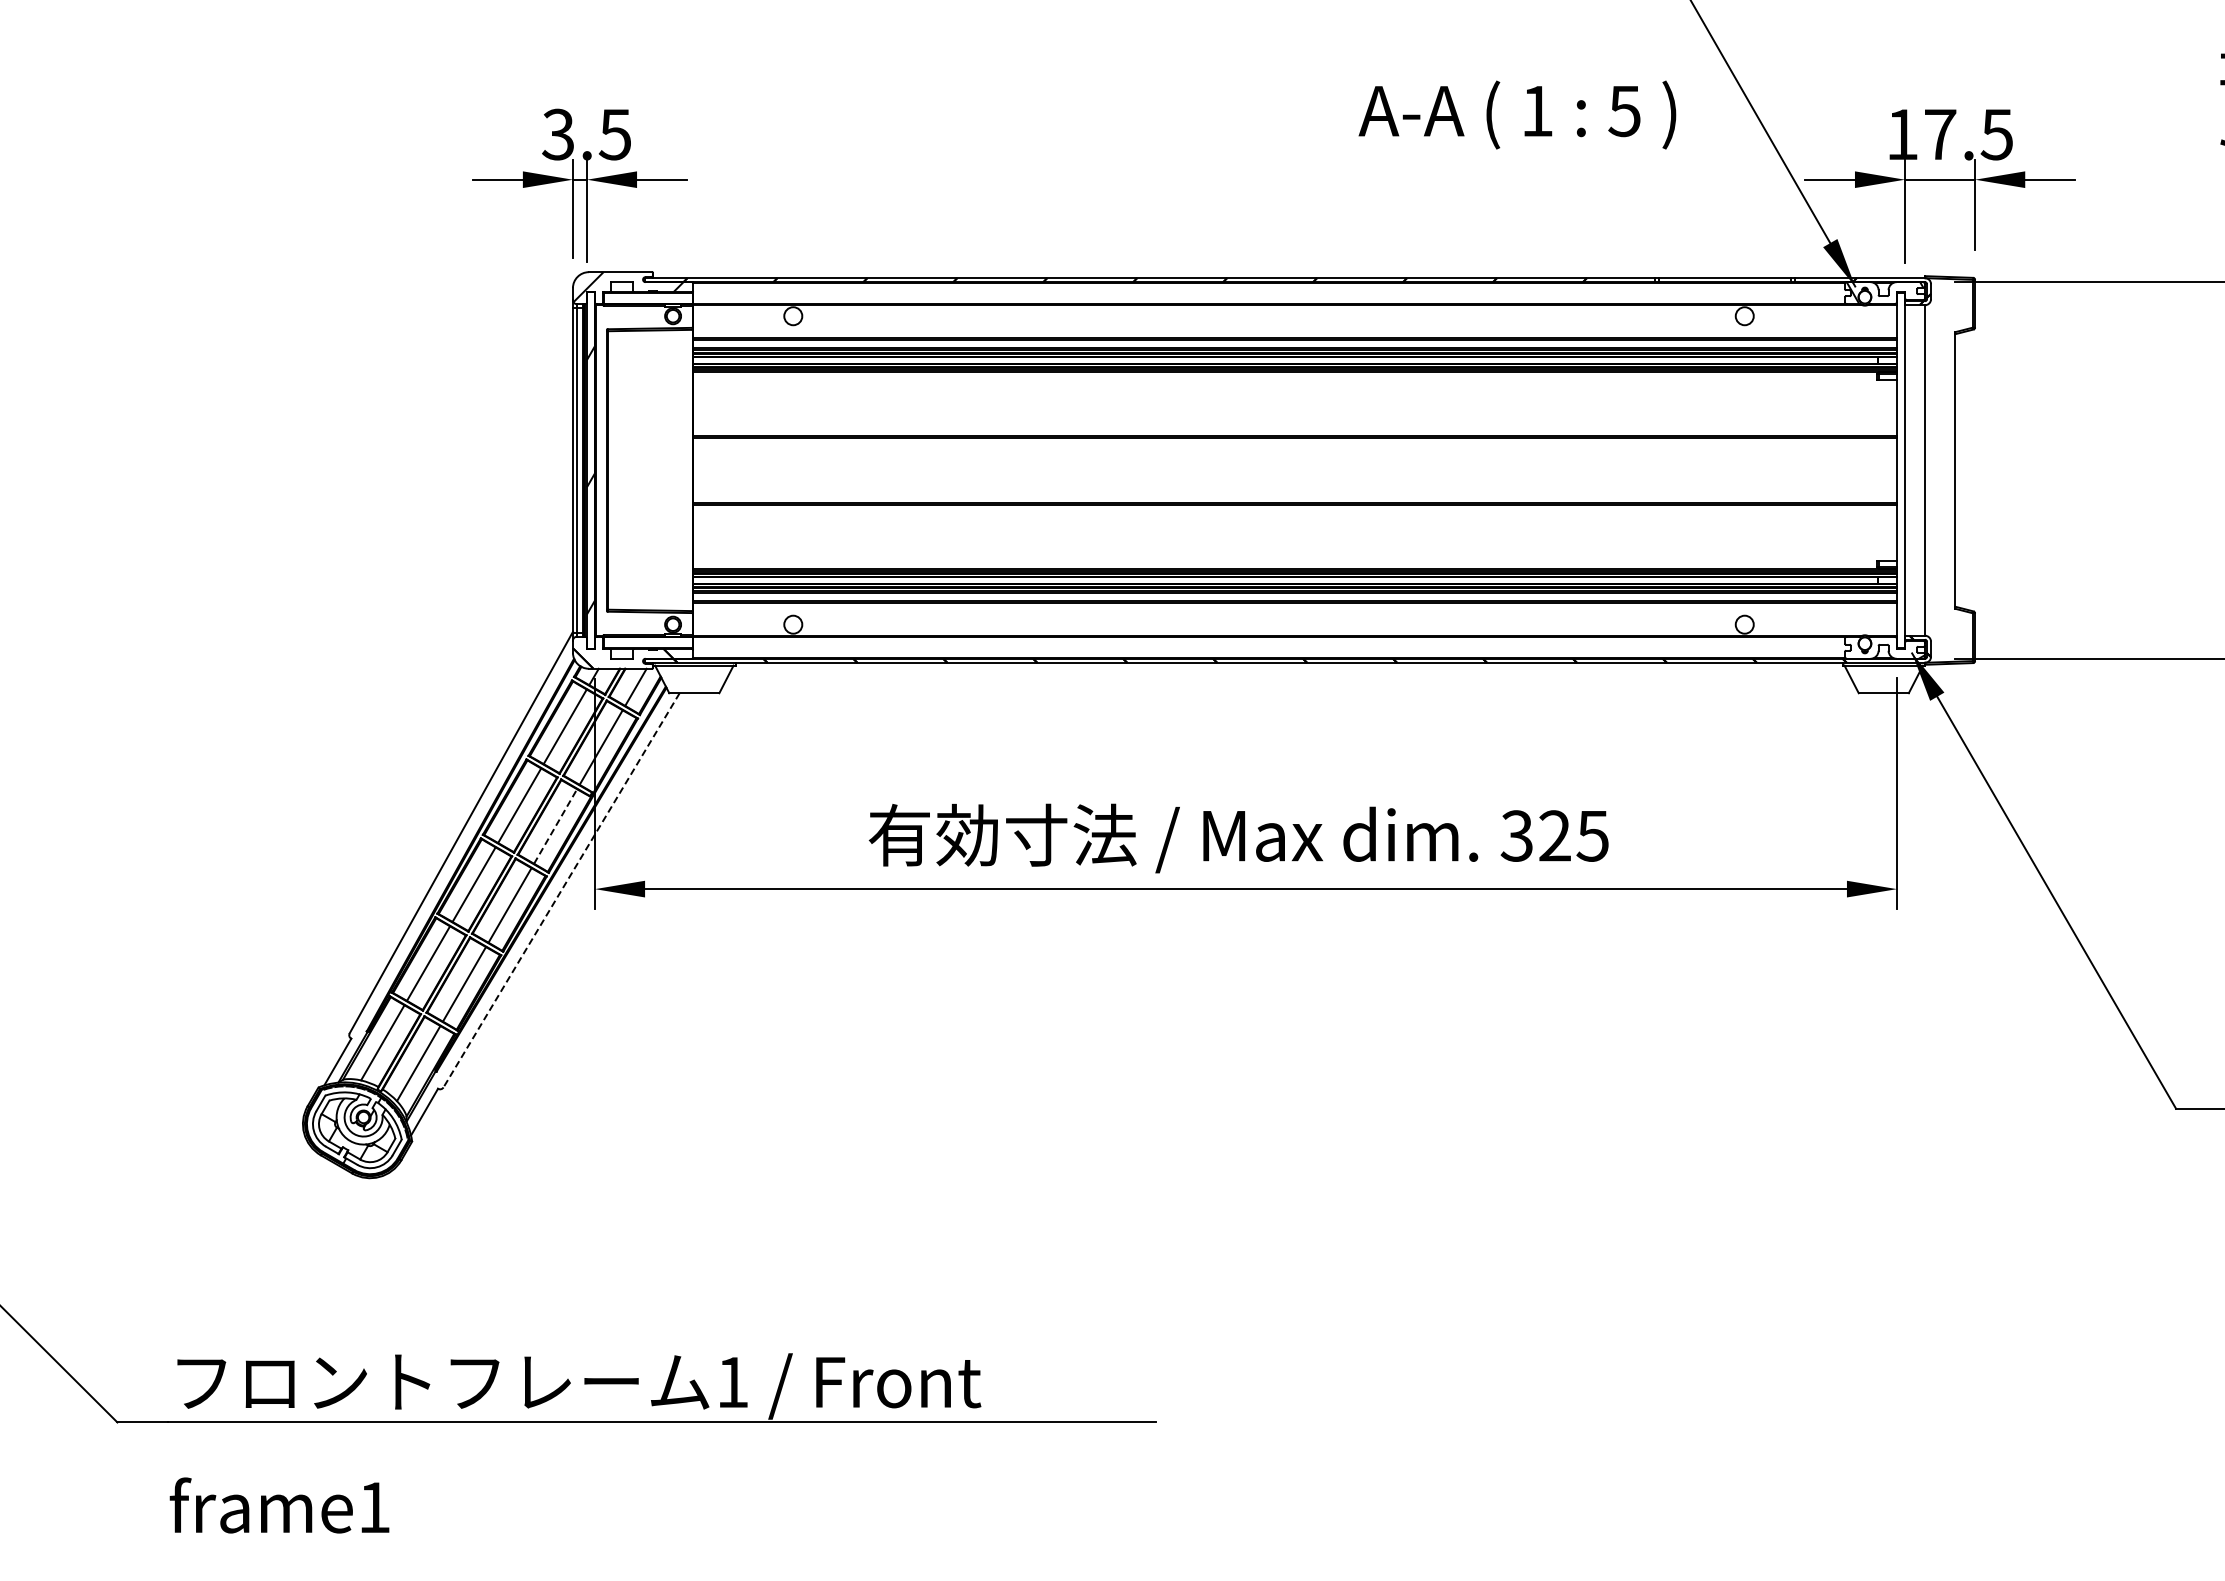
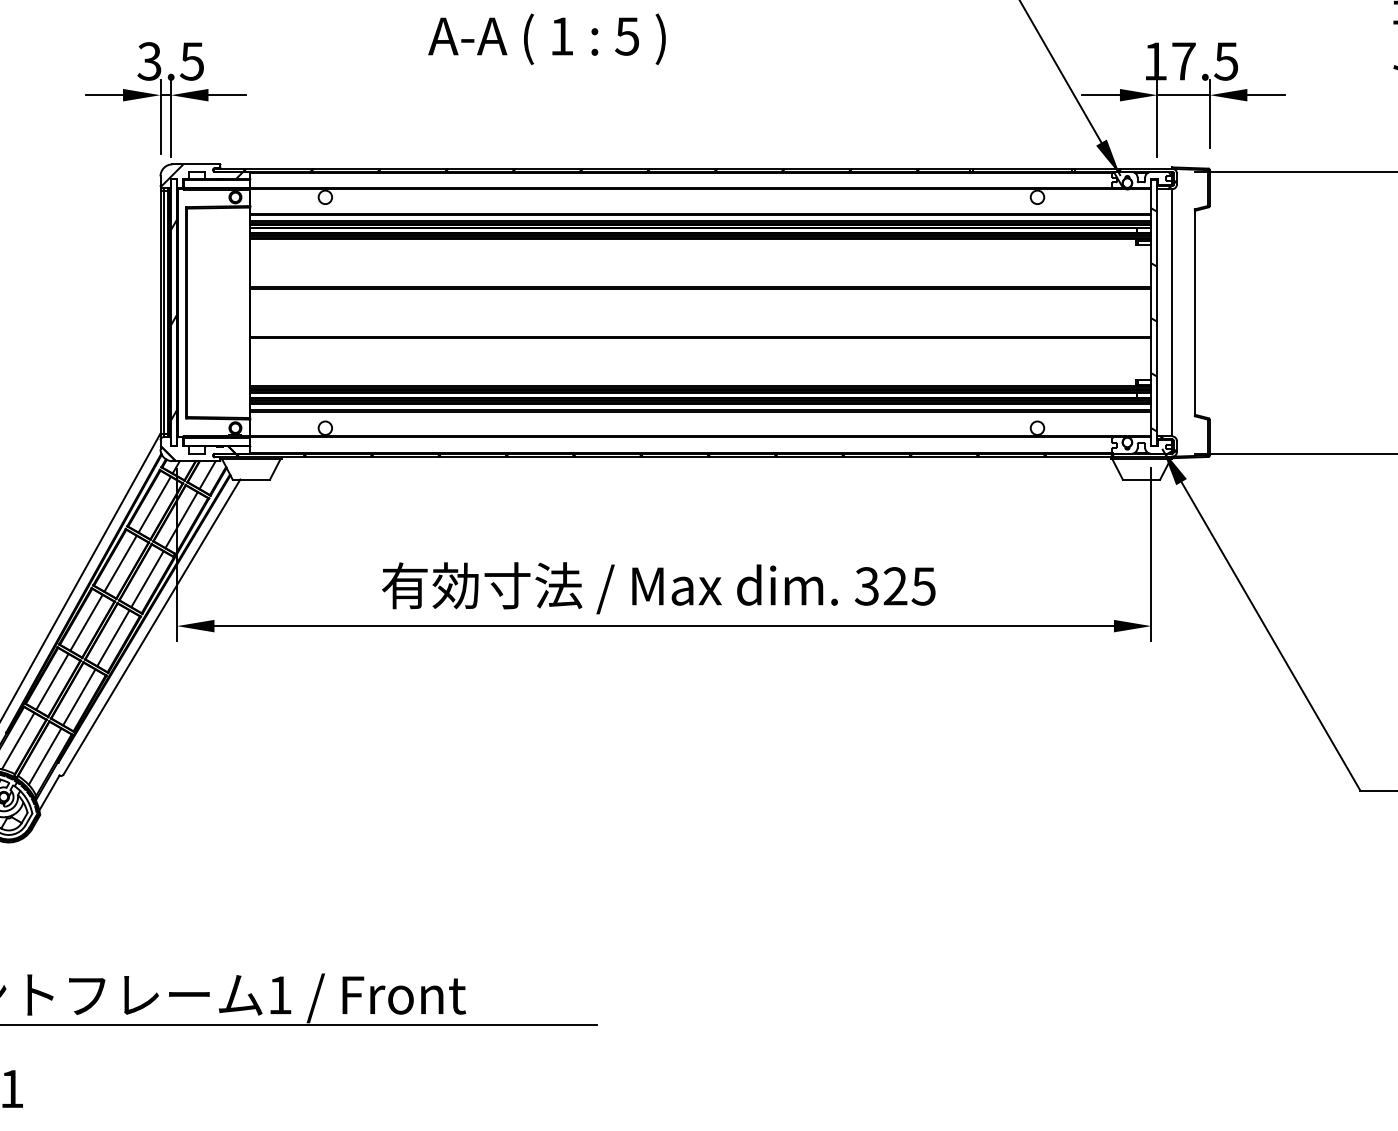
text: (1517, 114) -> (547, 38), moved
hatch: (1901, 480) -> (1154, 320), added
line: (555, 826) -> (147, 579), dashed -> solid
line: (561, 890) -> (151, 627), dashed -> solid

